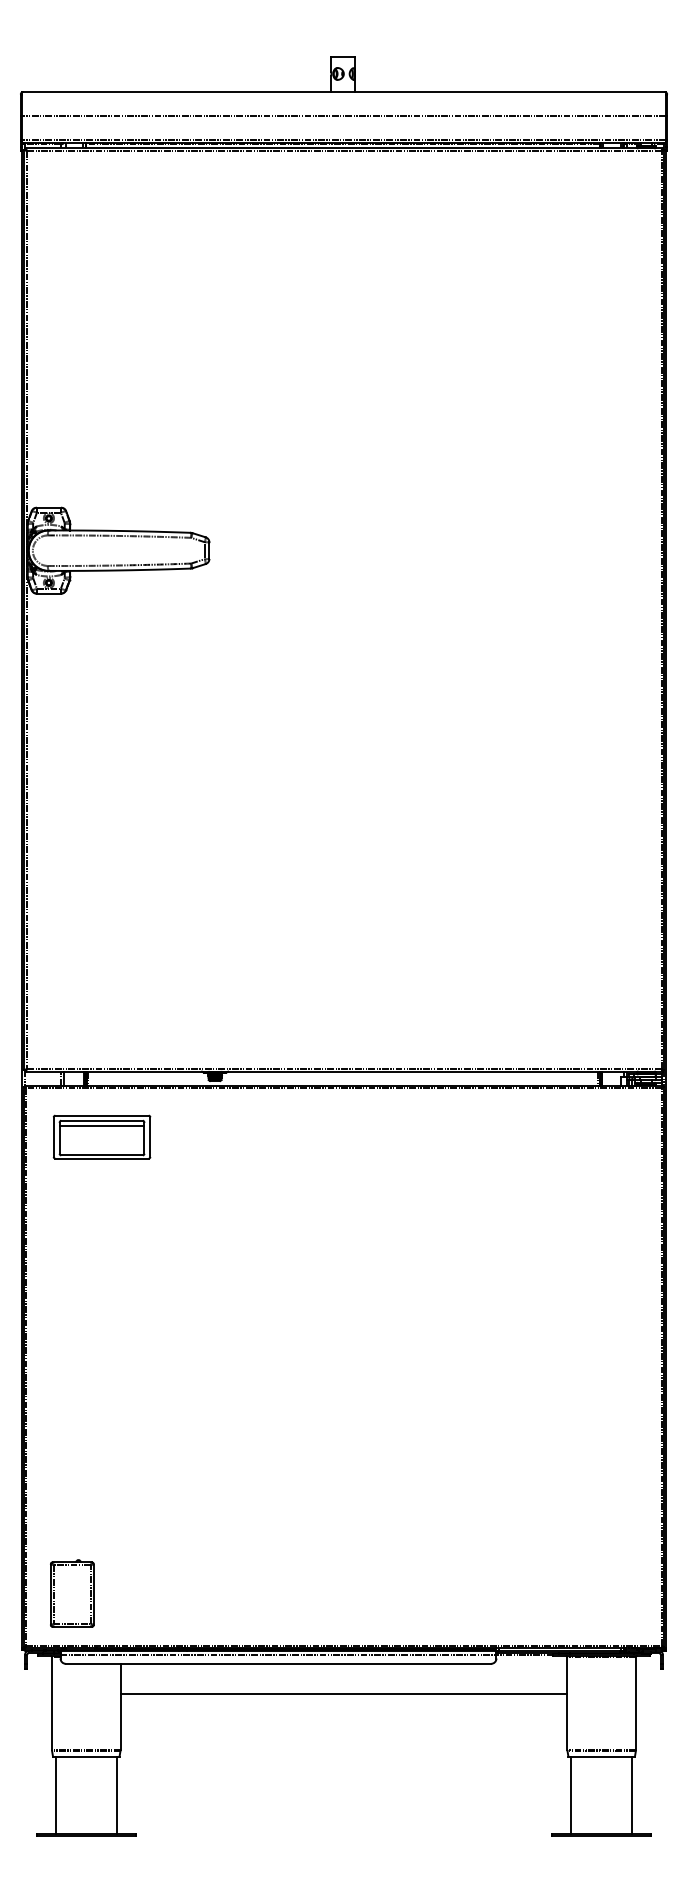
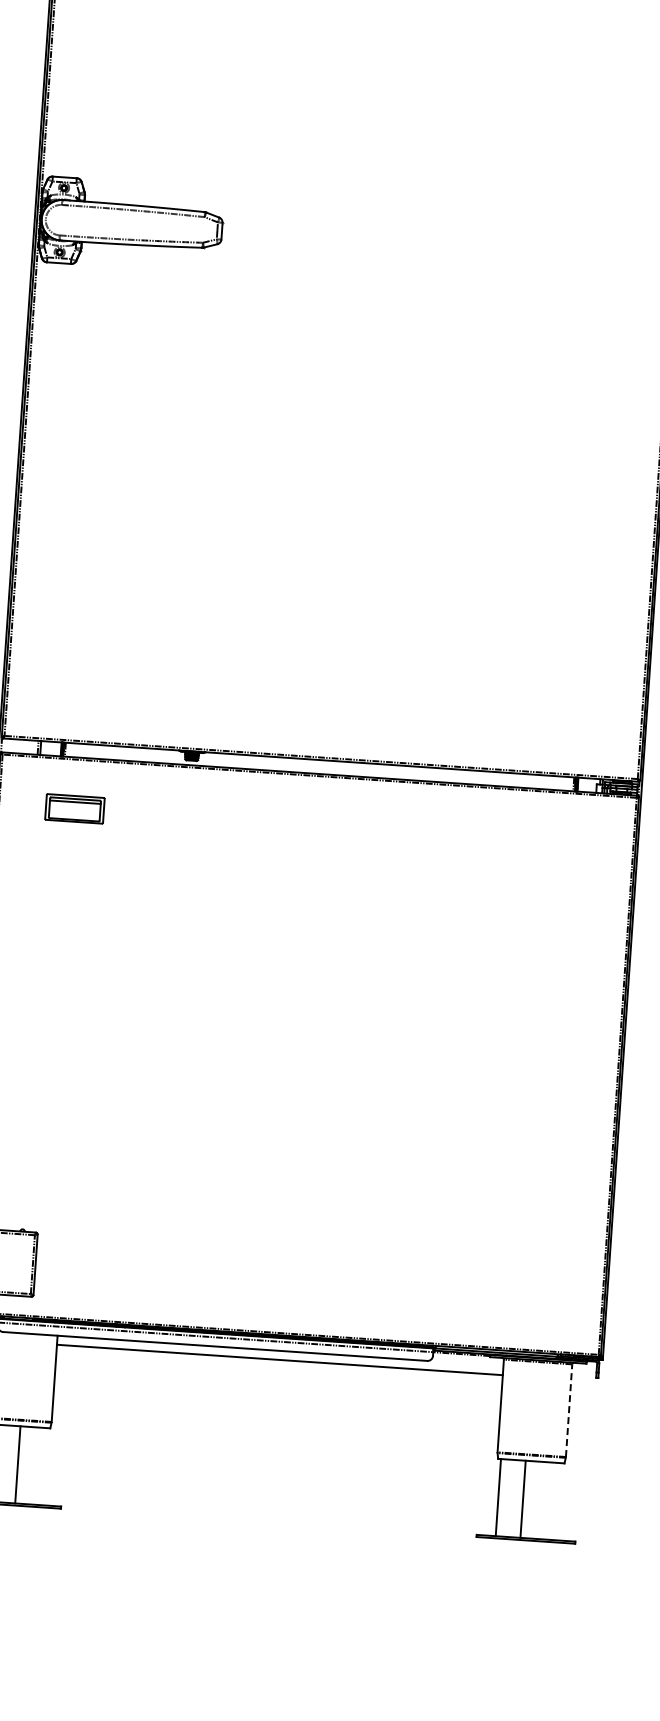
part: (101, 1136) -> (74, 808), size x0.6
line: (343, 1693) -> (279, 1359), moved
line: (635, 1703) -> (568, 1410), solid -> dashed
line: (116, 1795) -> (17, 1464), moved
line: (632, 1795) -> (523, 1499), moved

